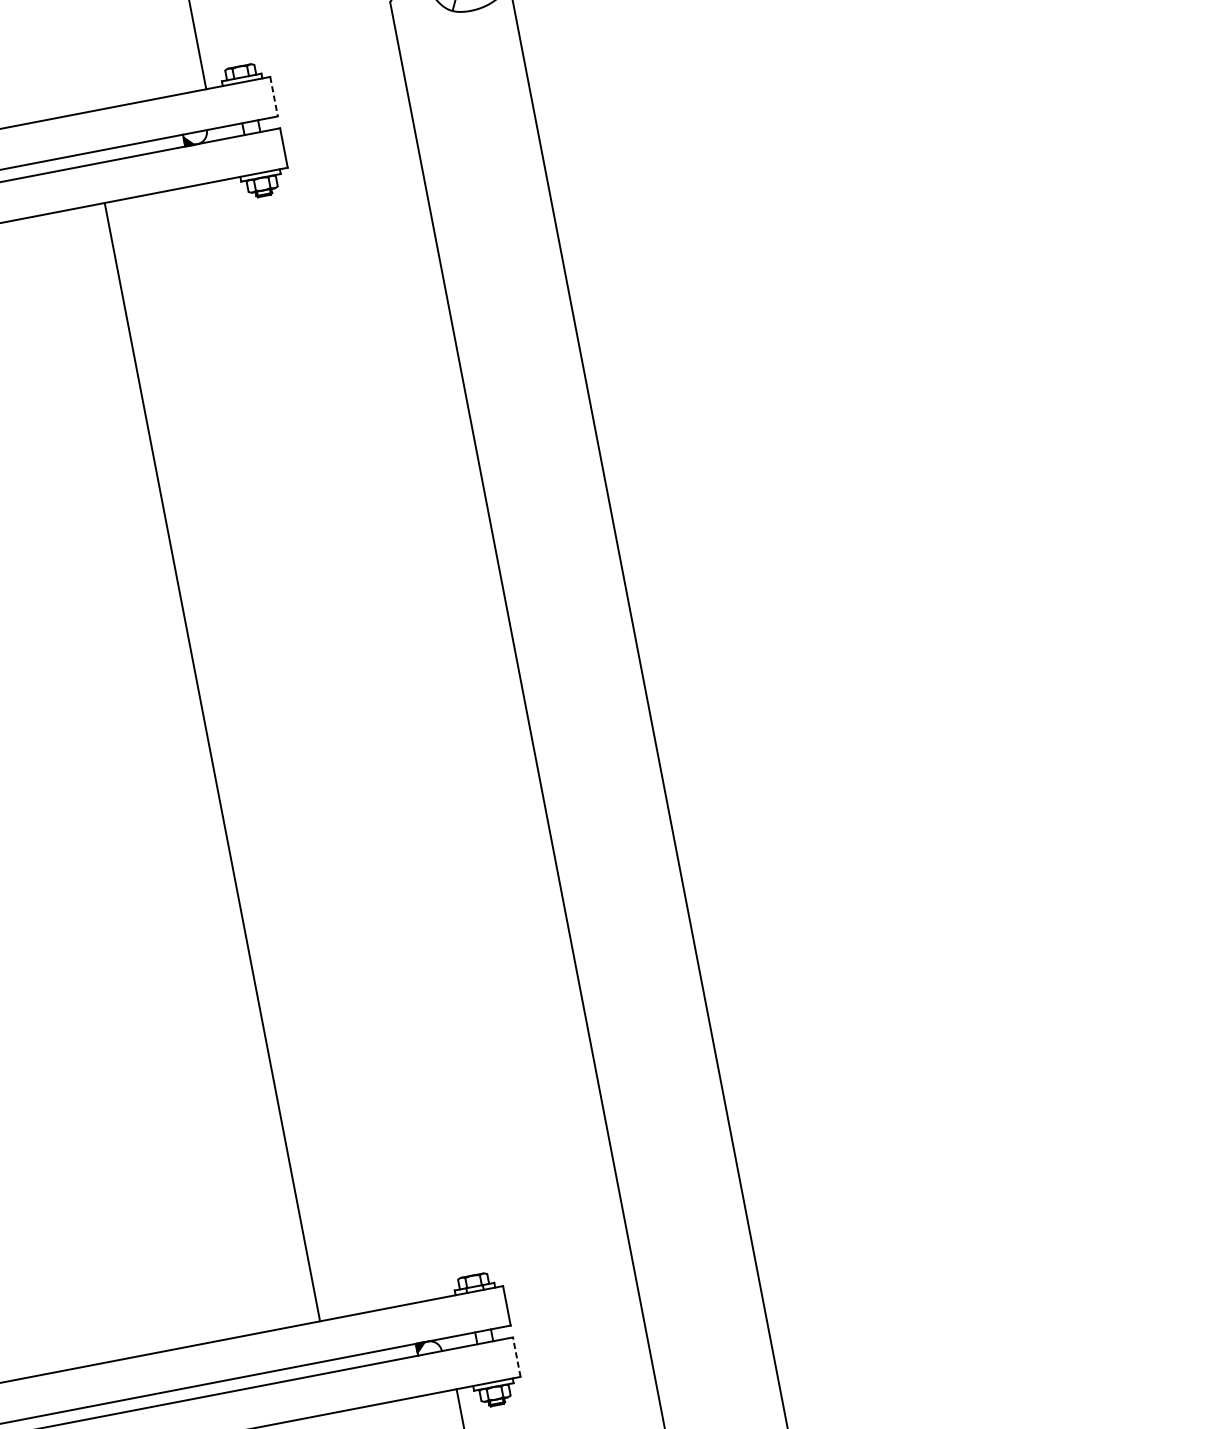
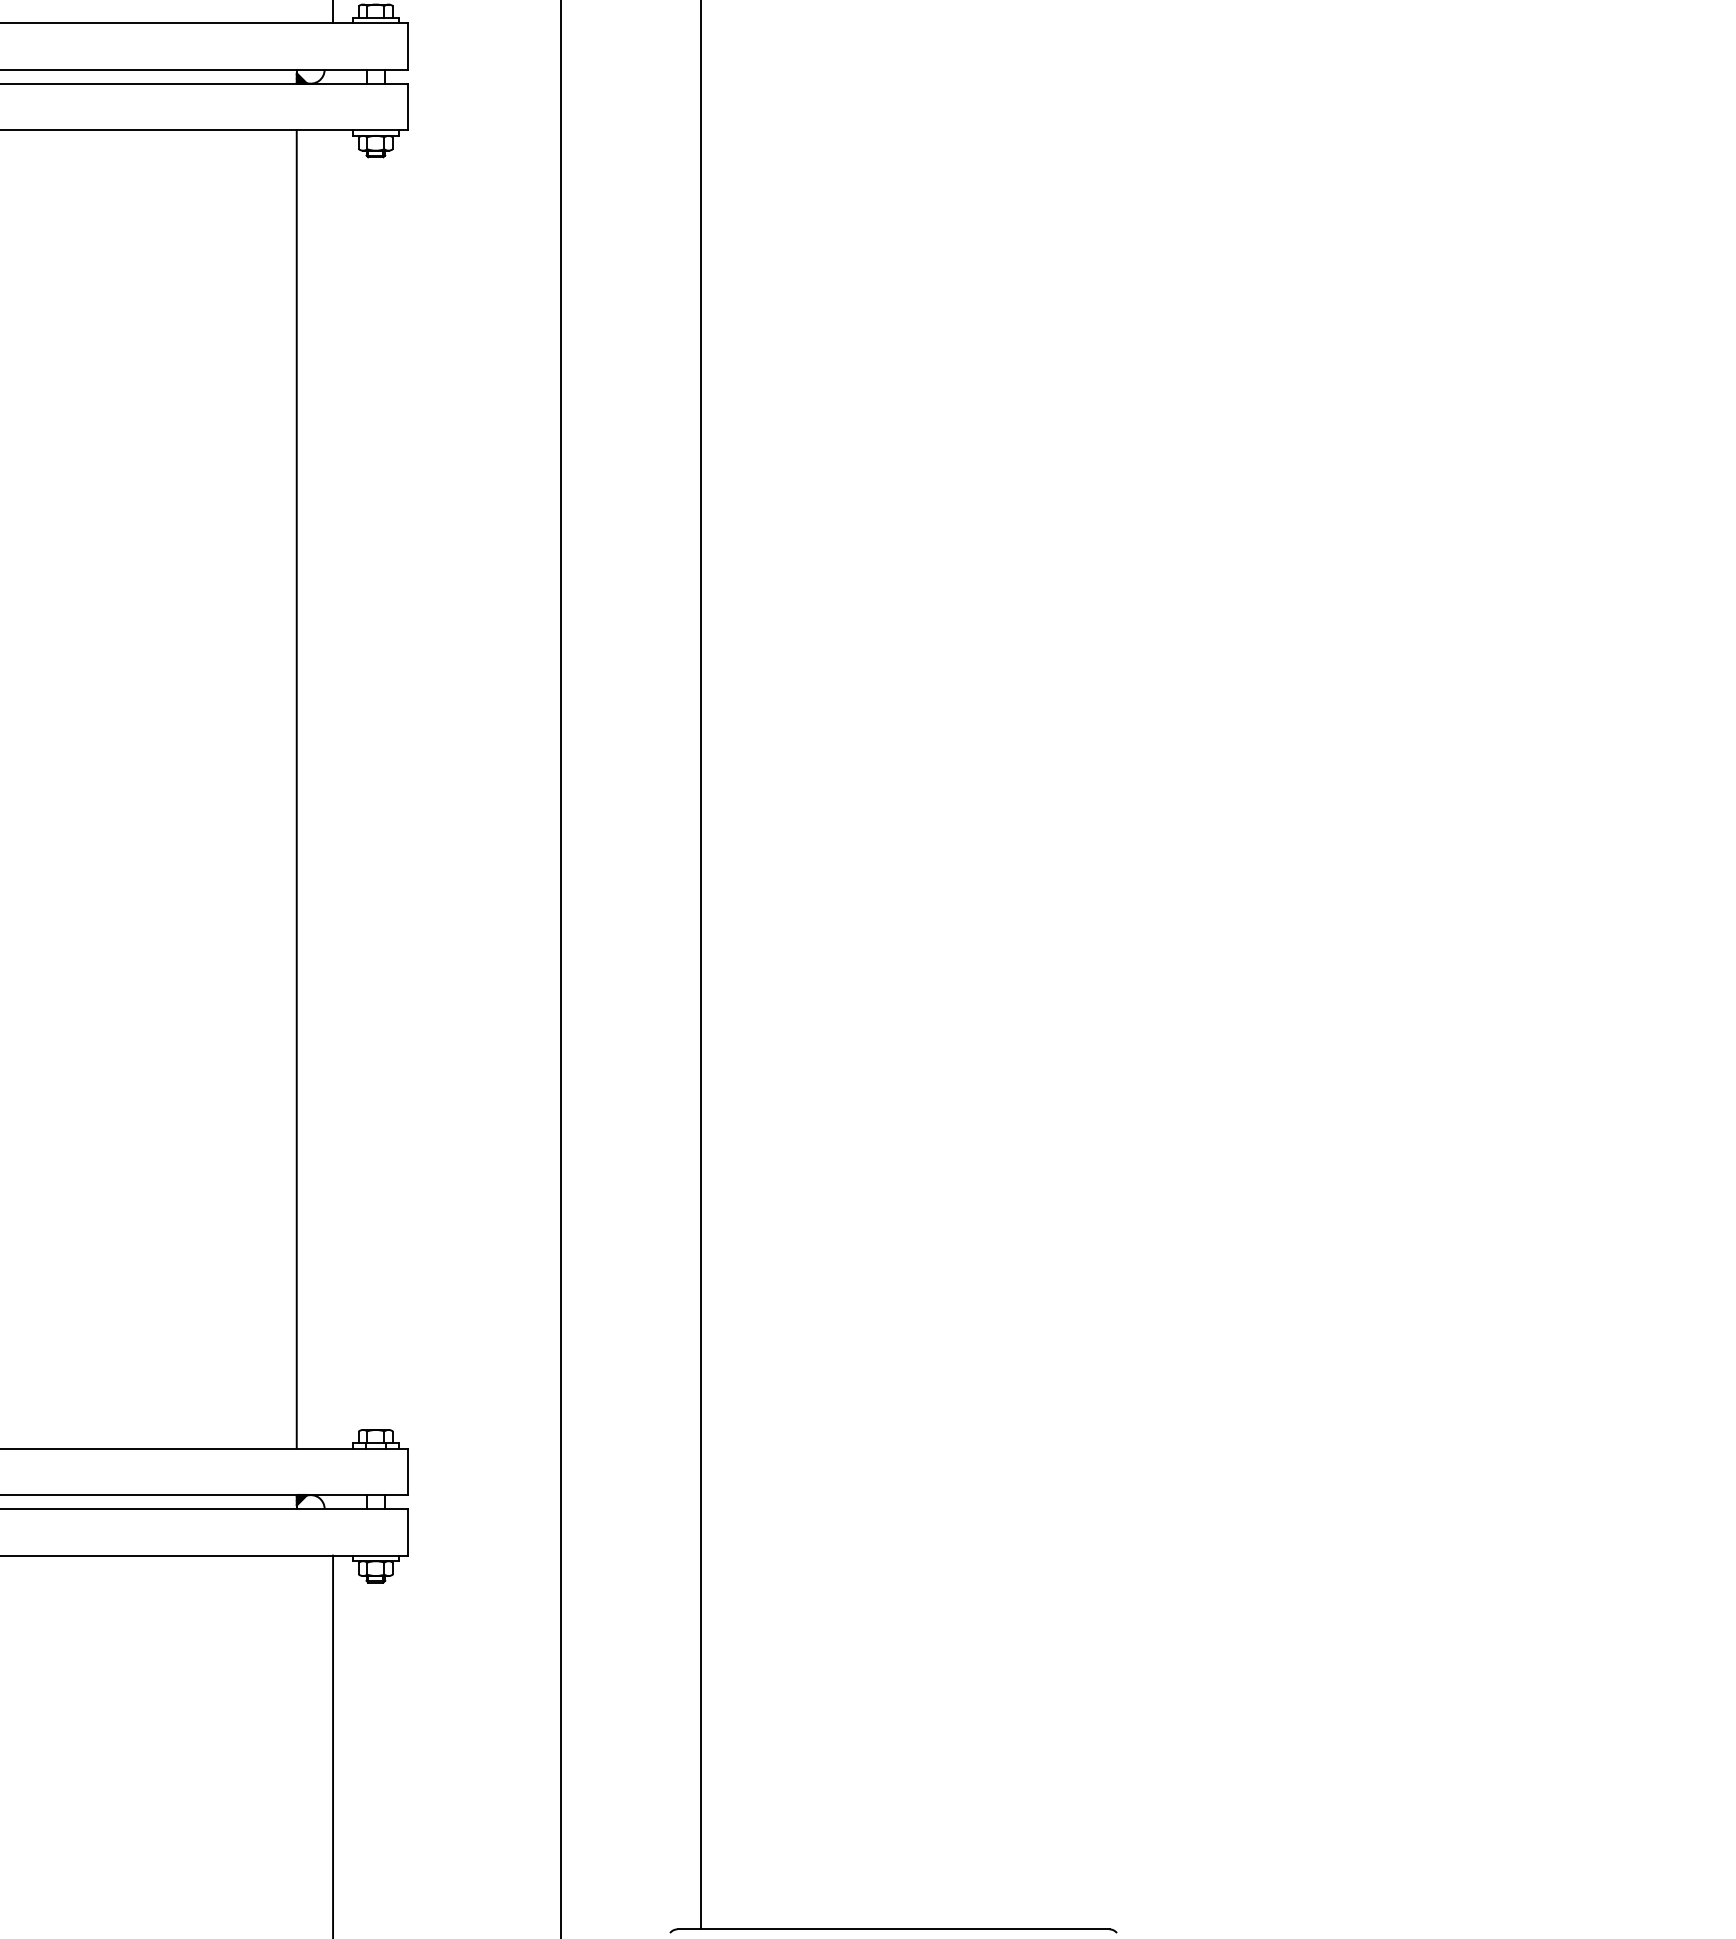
line: (274, 96) -> (408, 46), dashed -> solid
line: (212, 762) -> (296, 789), moved
line: (516, 1356) -> (408, 1531), dashed -> solid

